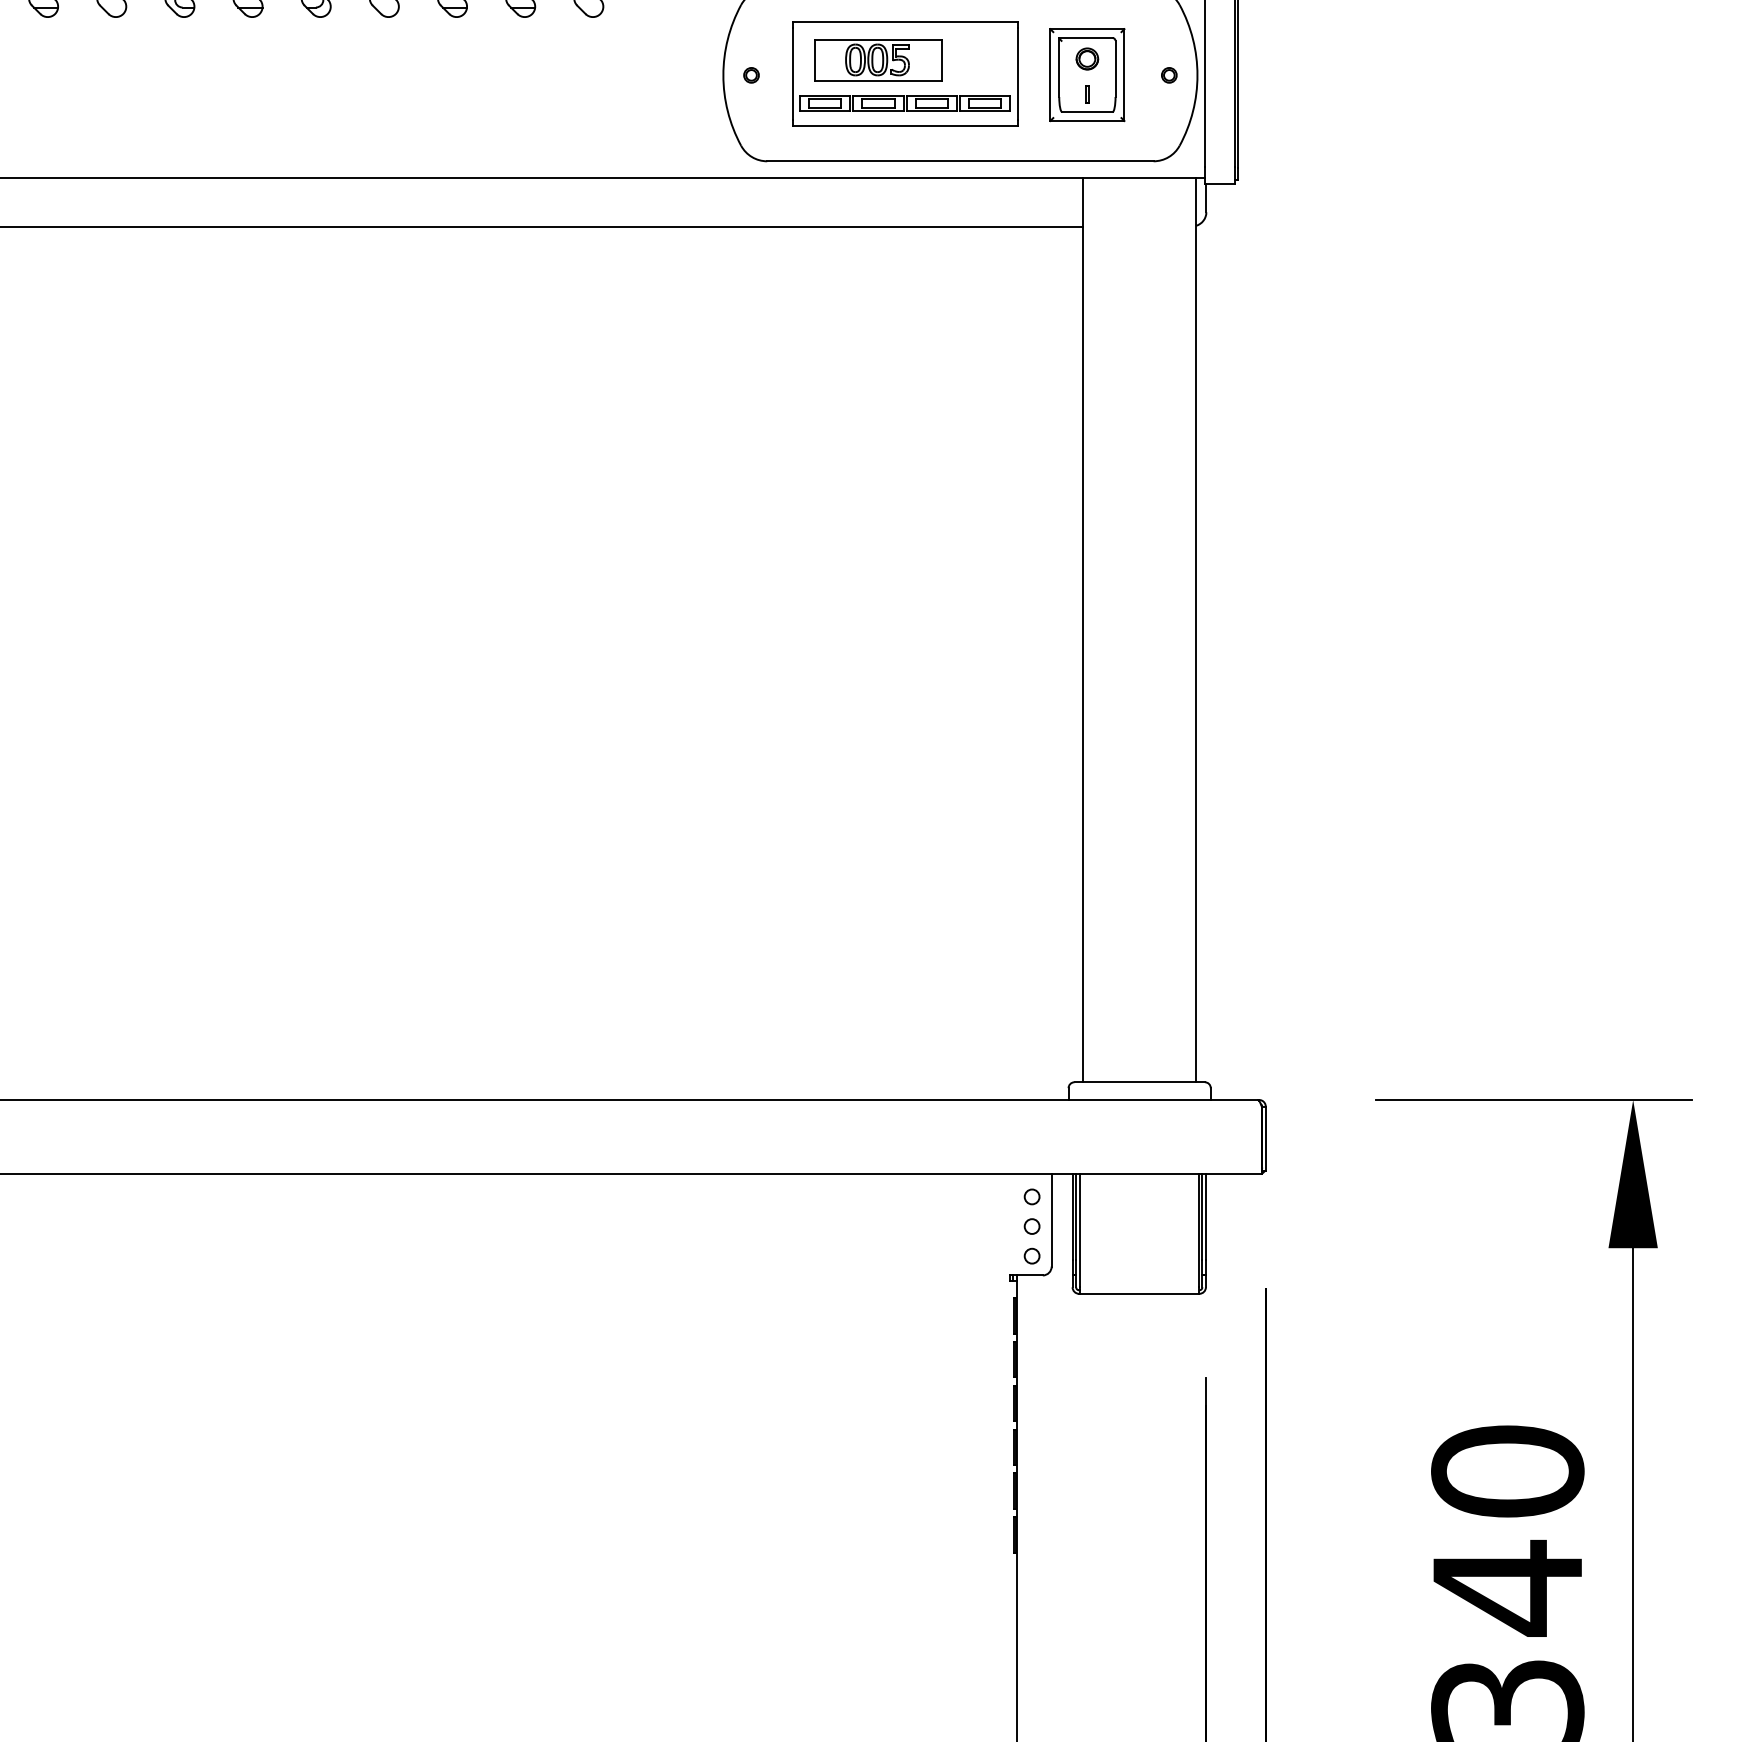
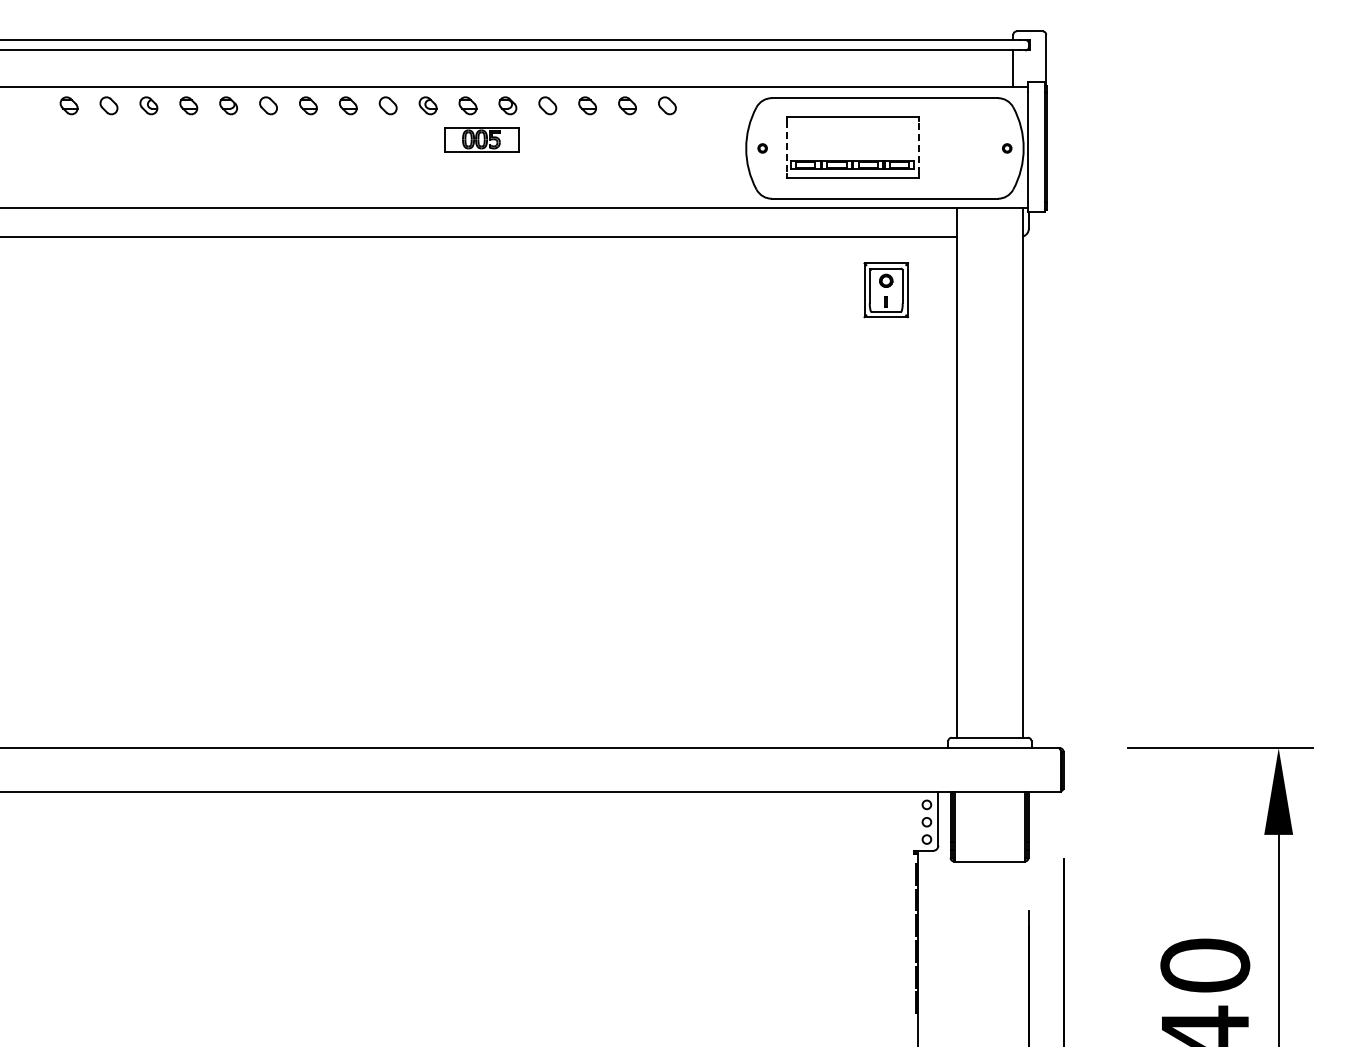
part: (877, 60) -> (481, 139), moved
line: (792, 73) -> (786, 147), solid -> dashed
line: (1017, 73) -> (918, 147), solid -> dashed
part: (1086, 75) -> (885, 290), moved

